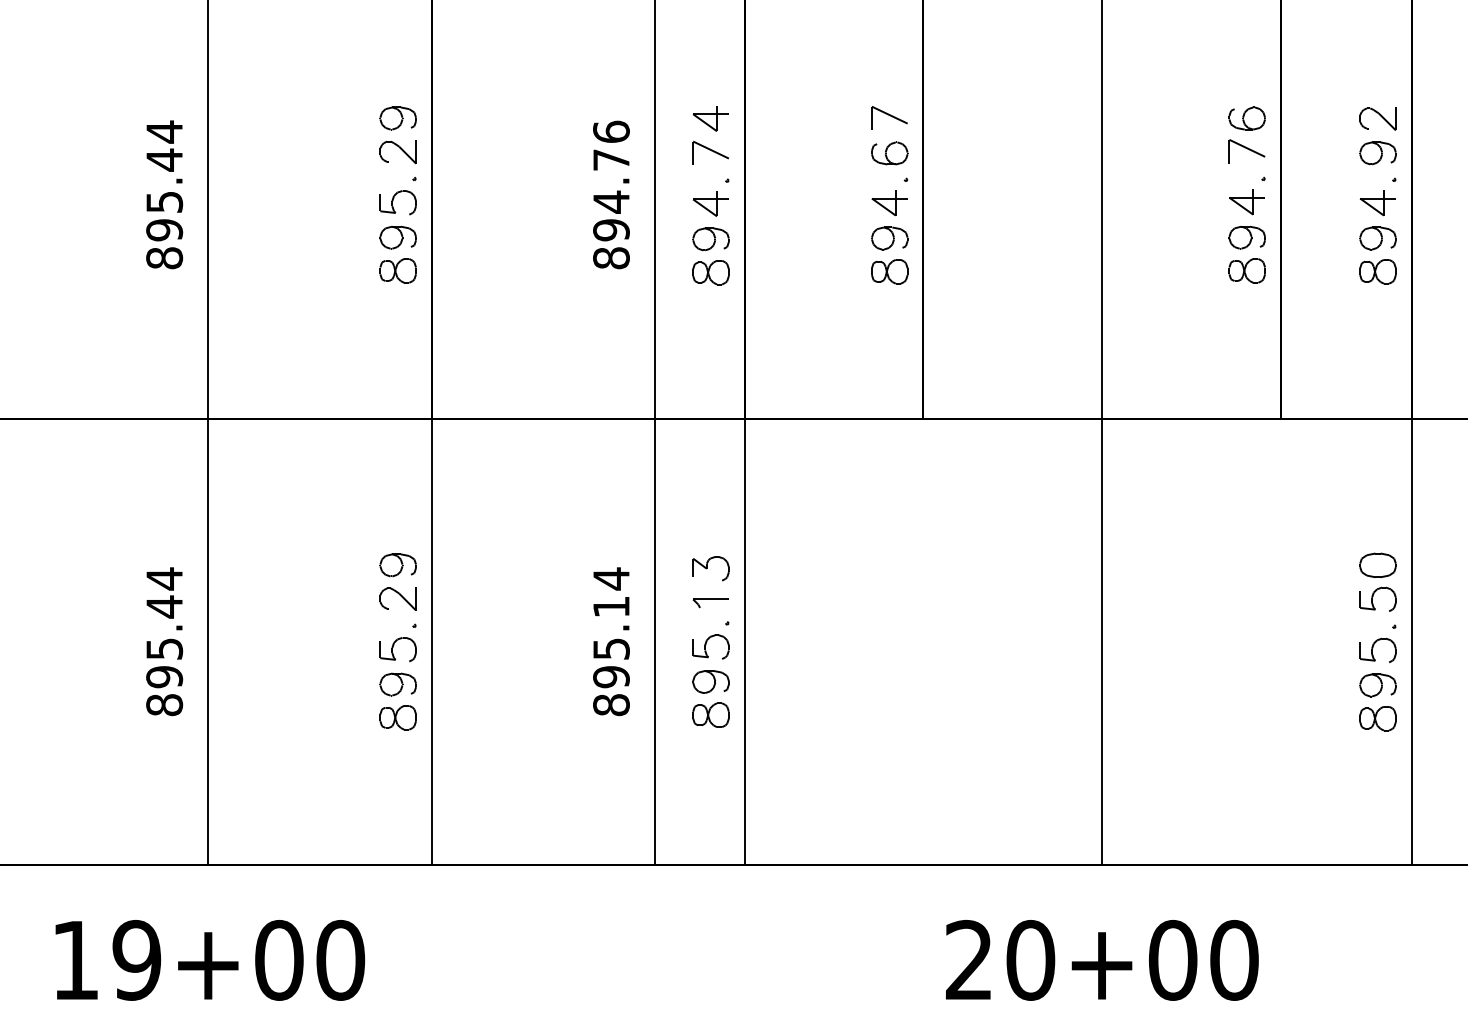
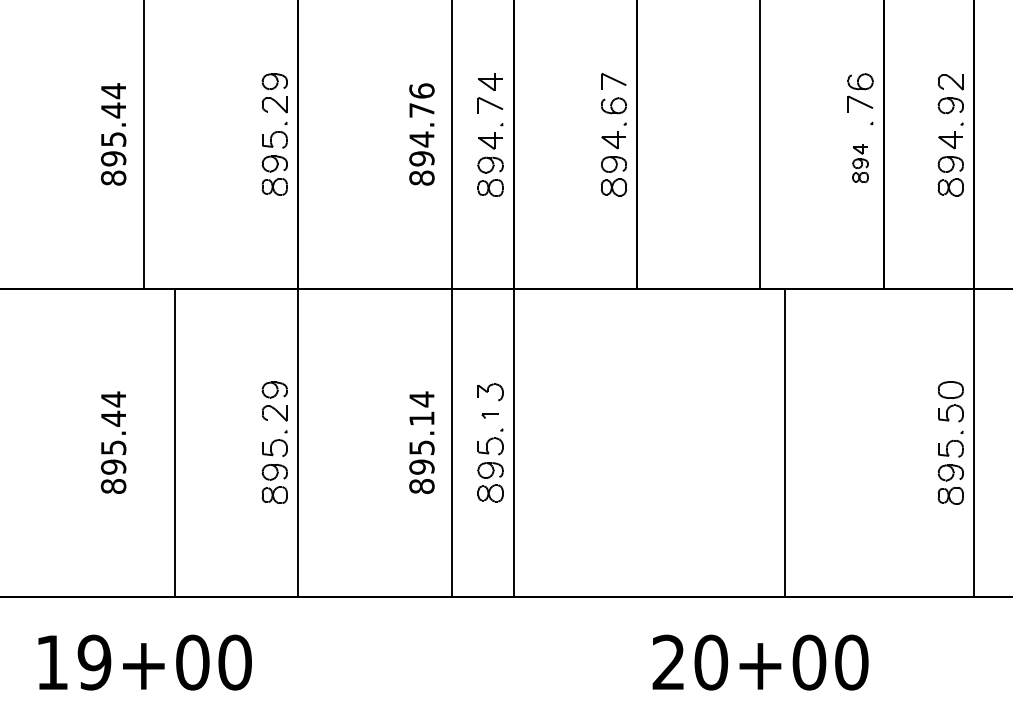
part: (1247, 236) -> (860, 163), size x0.6
part: (710, 603) -> (490, 416), size x0.7
line: (207, 641) -> (174, 442), moved
line: (1102, 641) -> (785, 442), moved

